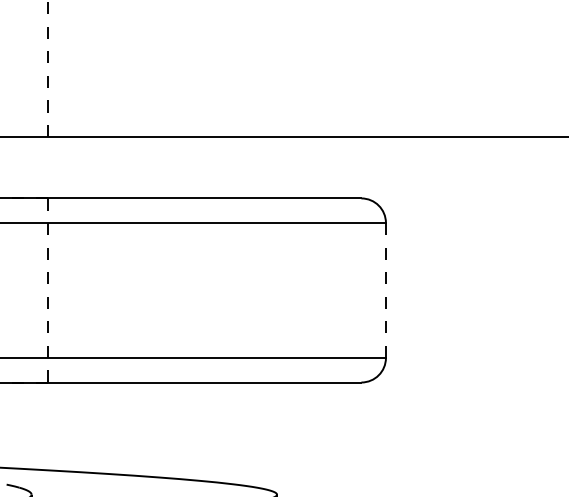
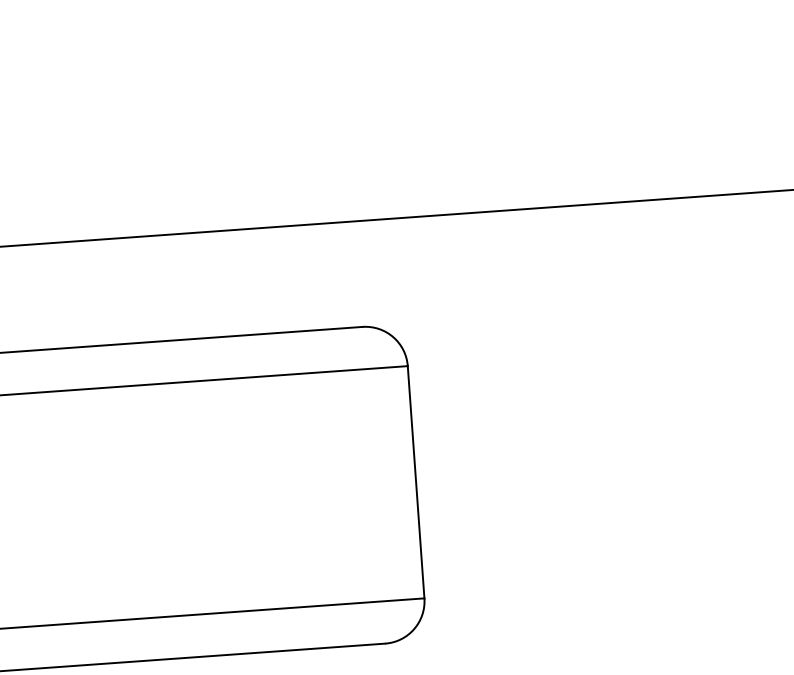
line: (385, 290) -> (415, 482), dashed -> solid

